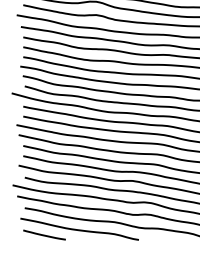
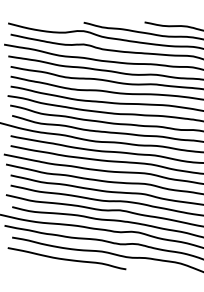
line: (44, 235) -> (31, 264), removed

